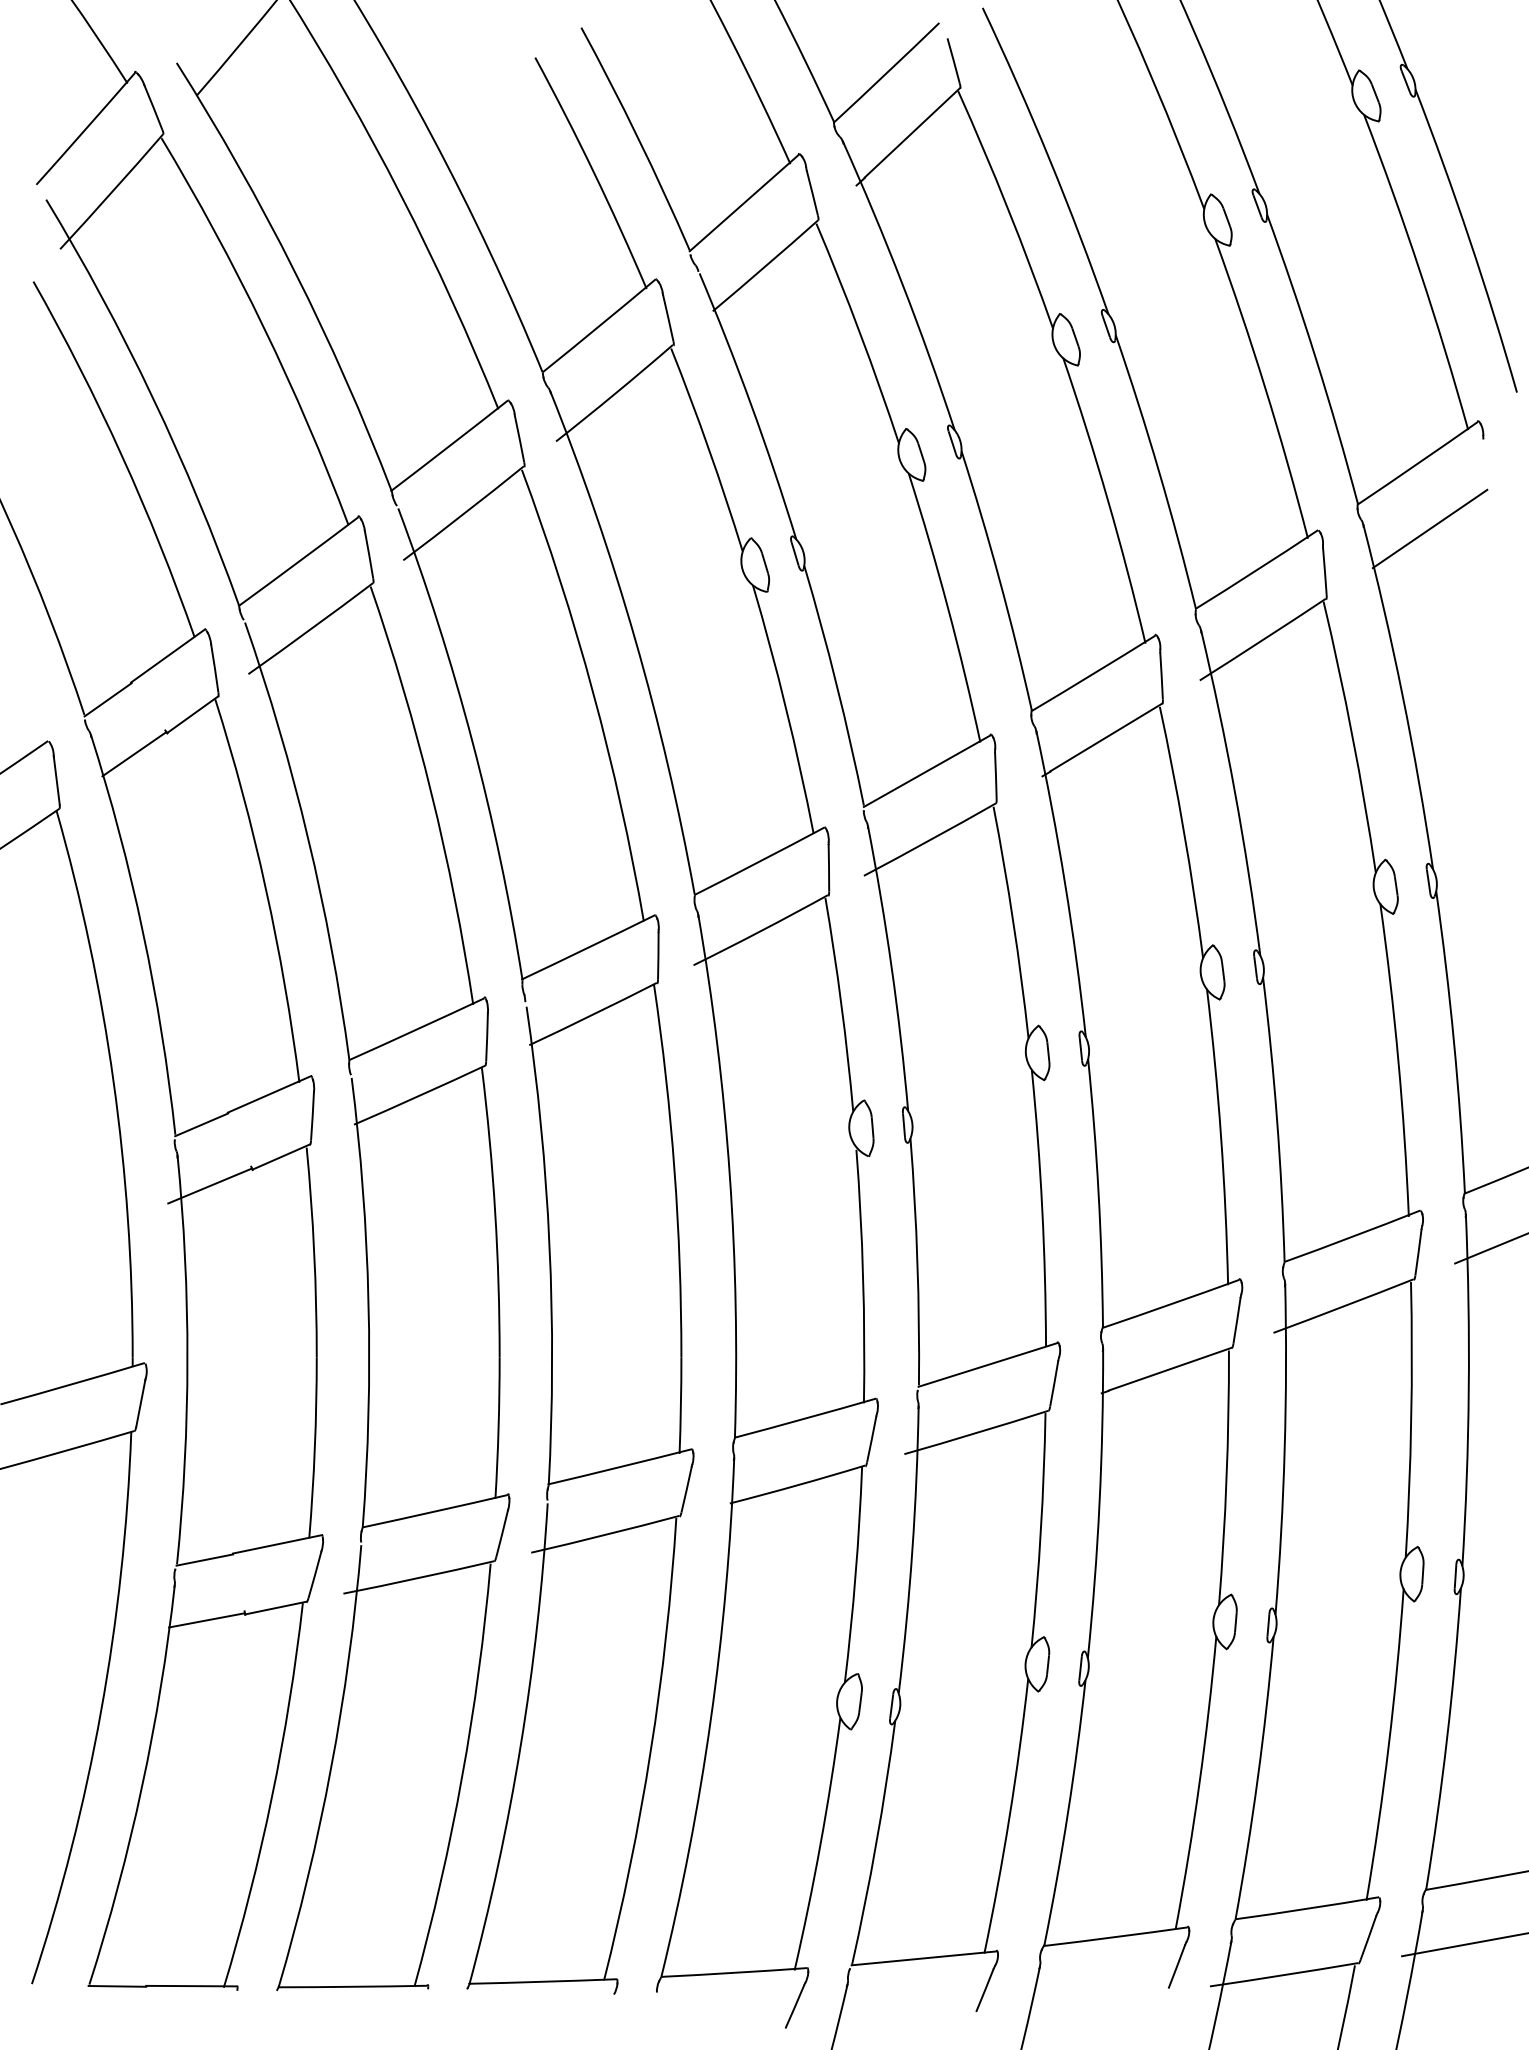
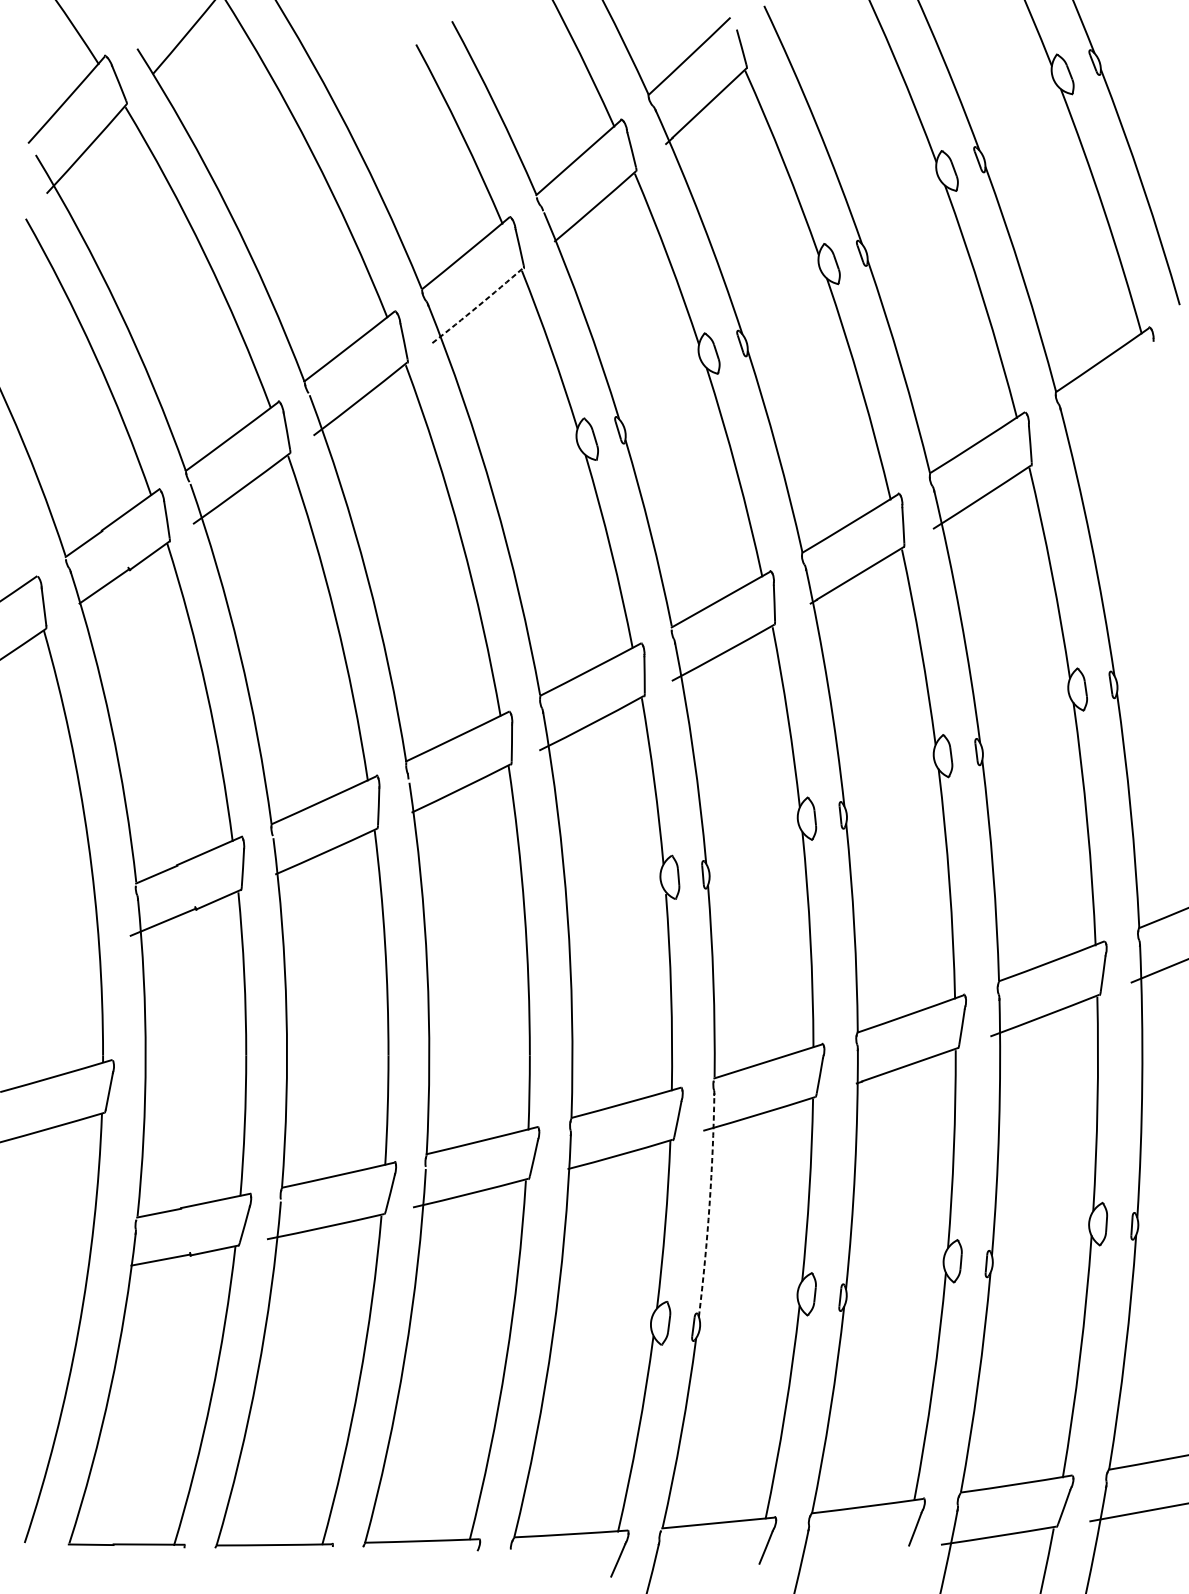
arc: (615, 393) -> (478, 305), solid -> dashed
line: (1429, 528) -> (1111, 410), removed
arc: (912, 1549) -> (709, 1204), solid -> dashed

